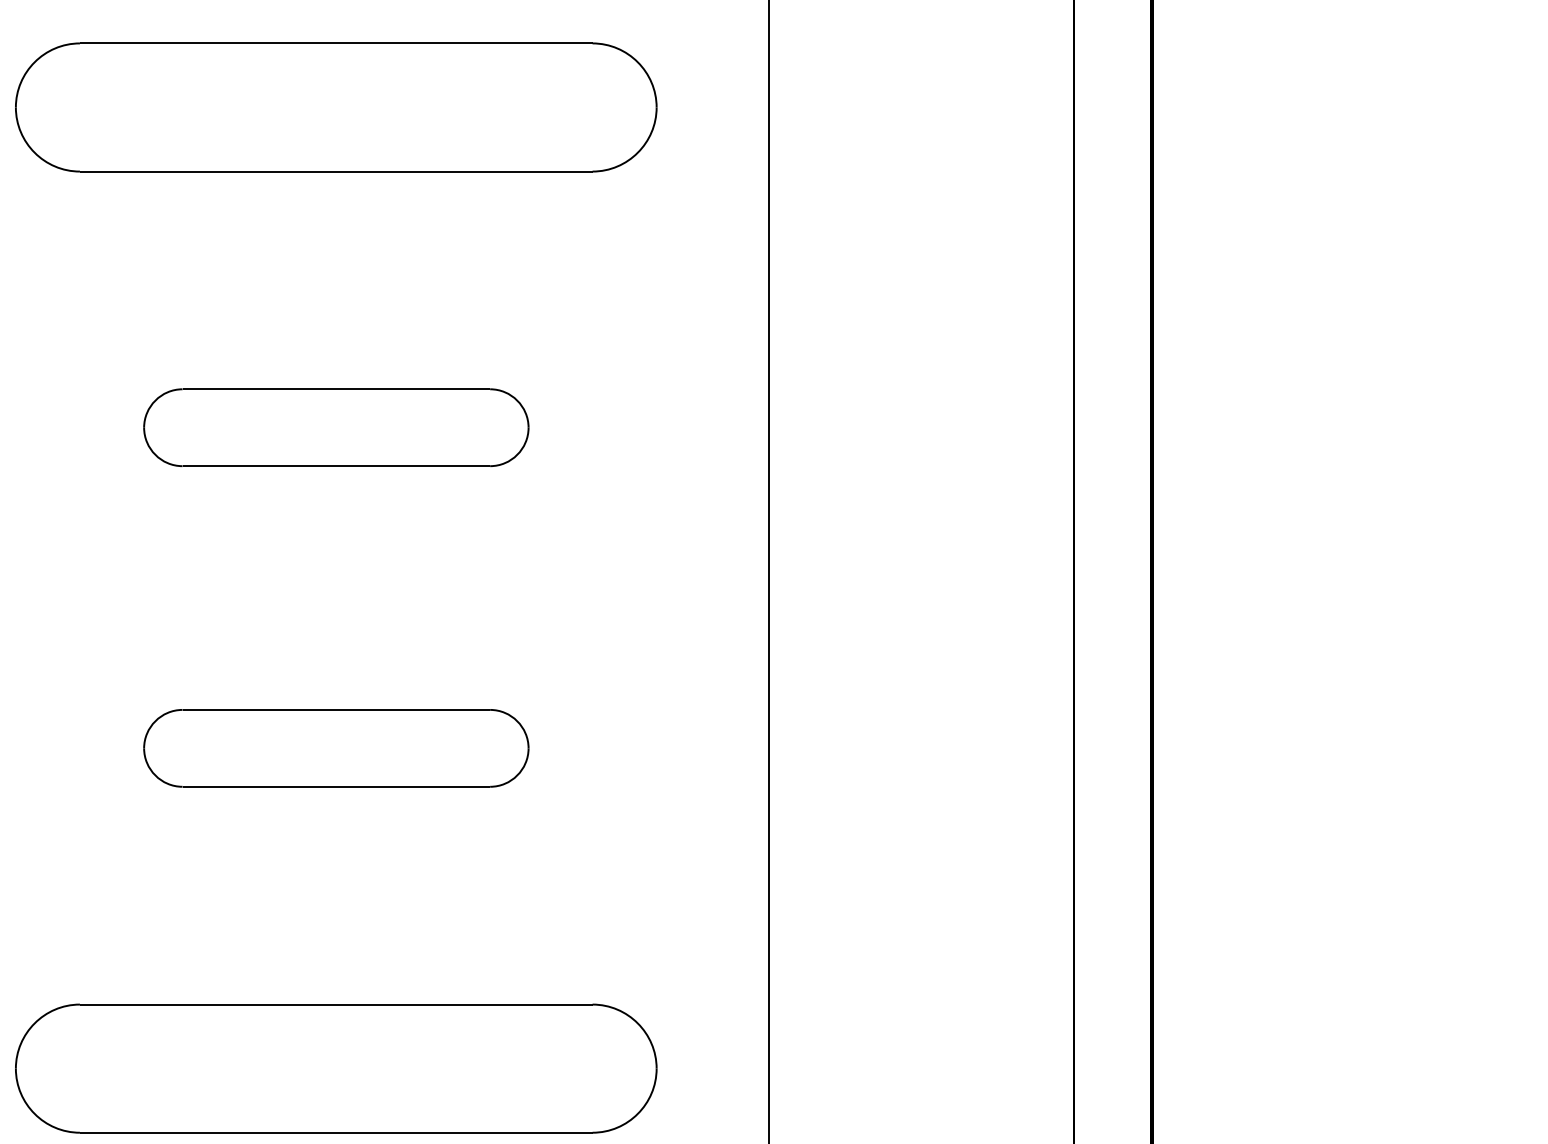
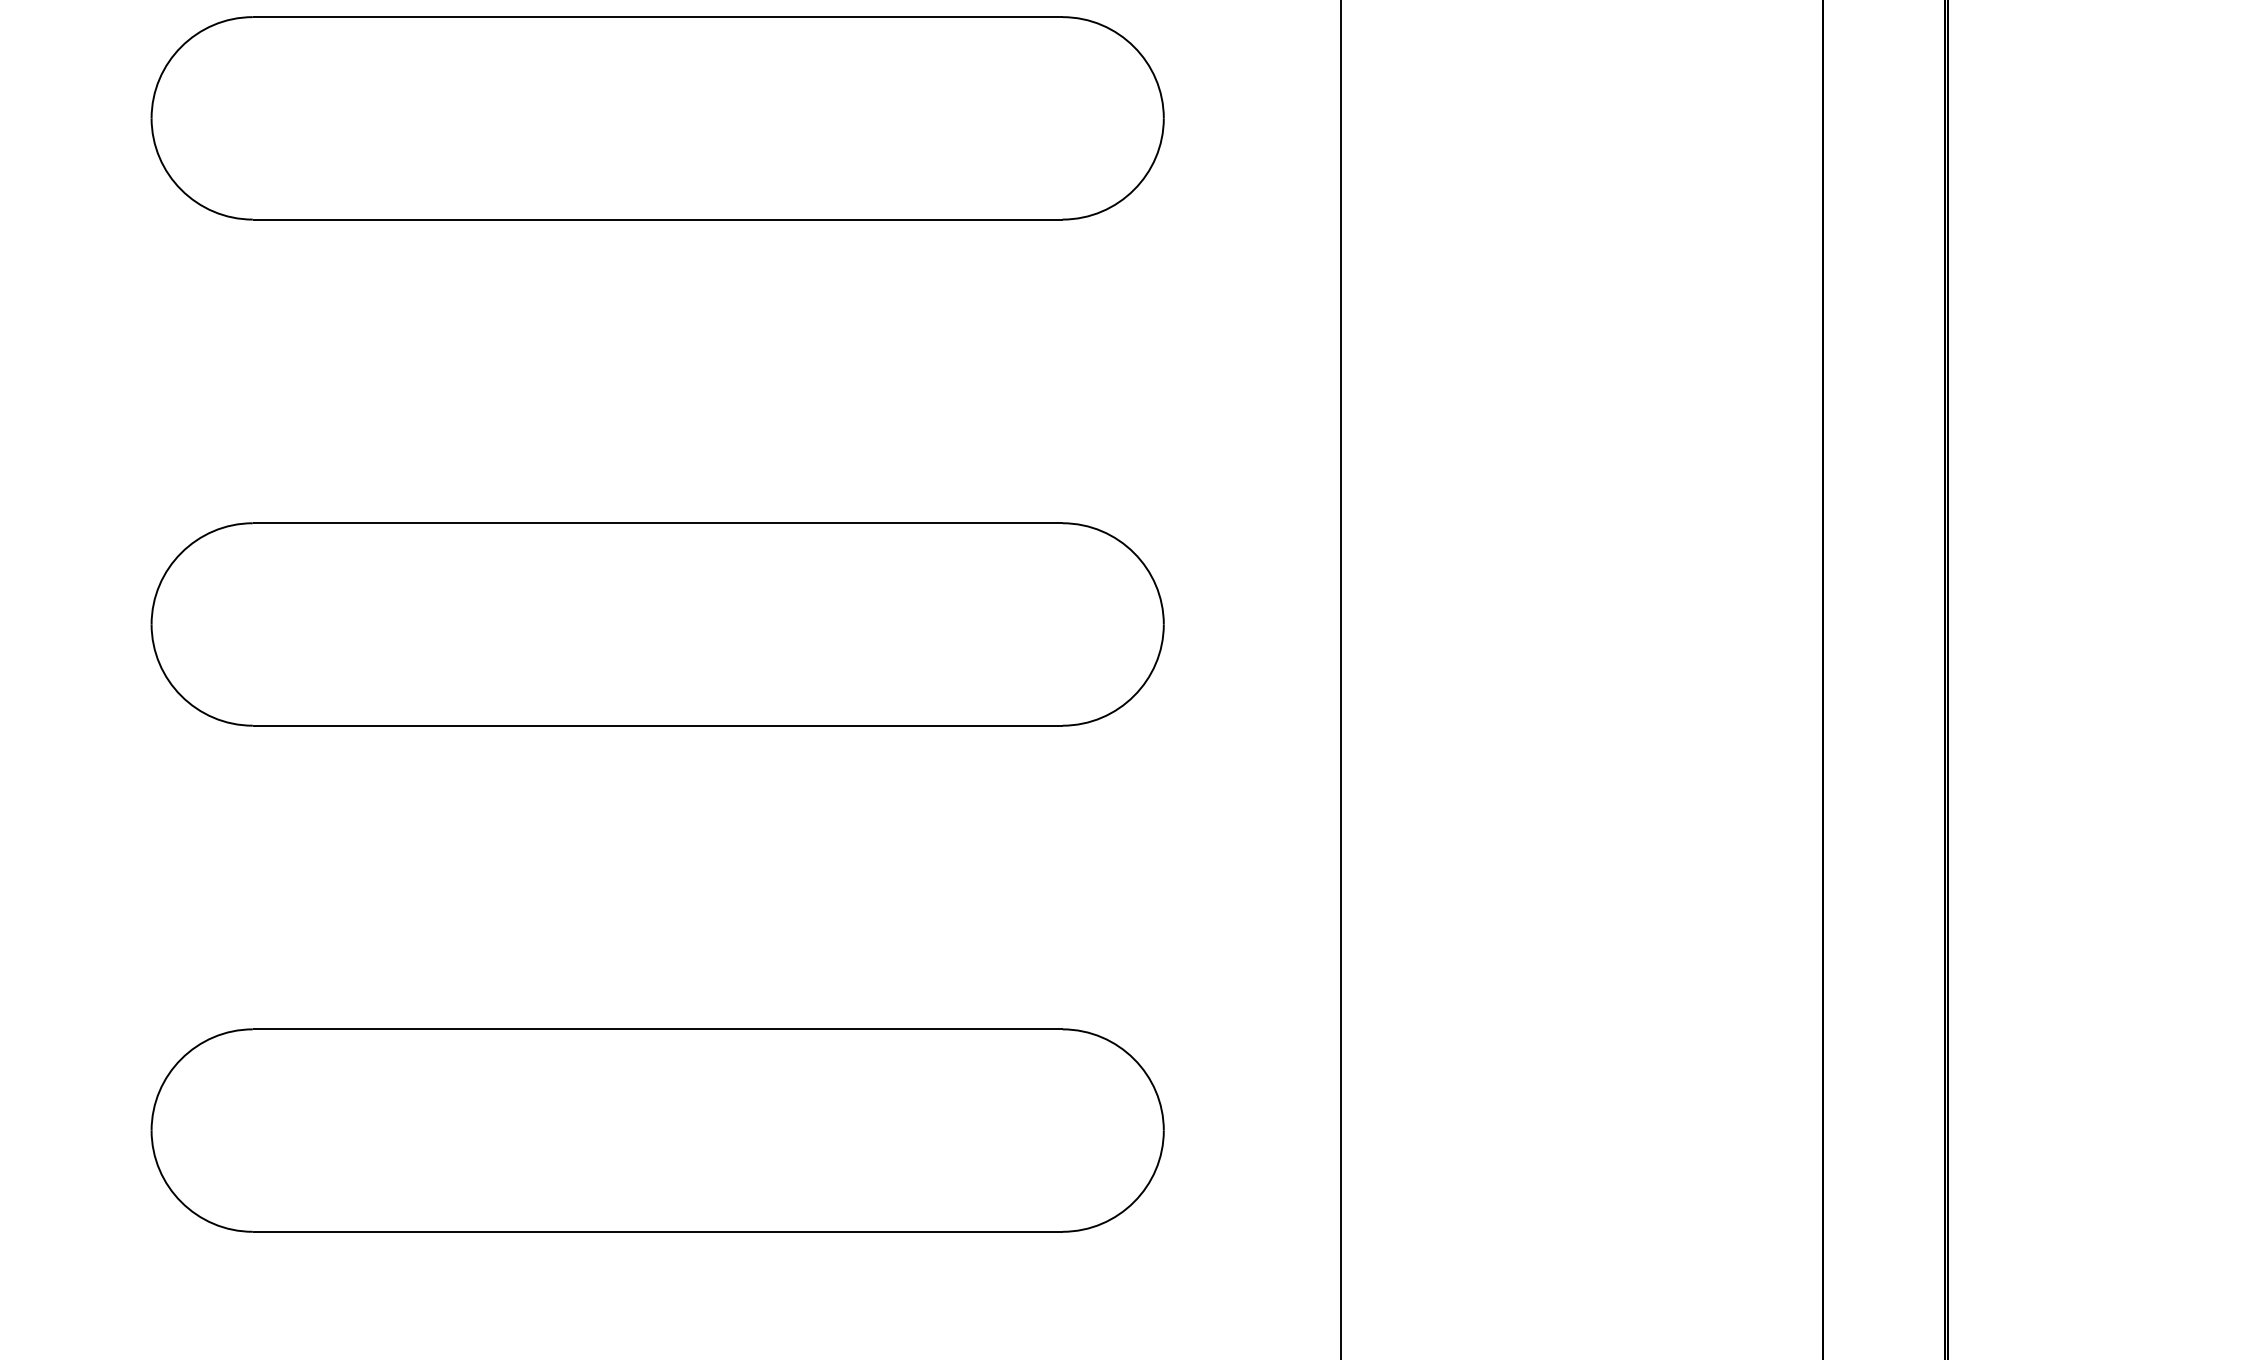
part: (336, 427) -> (658, 117), size x1.67
part: (336, 748) -> (658, 624), size x1.67

